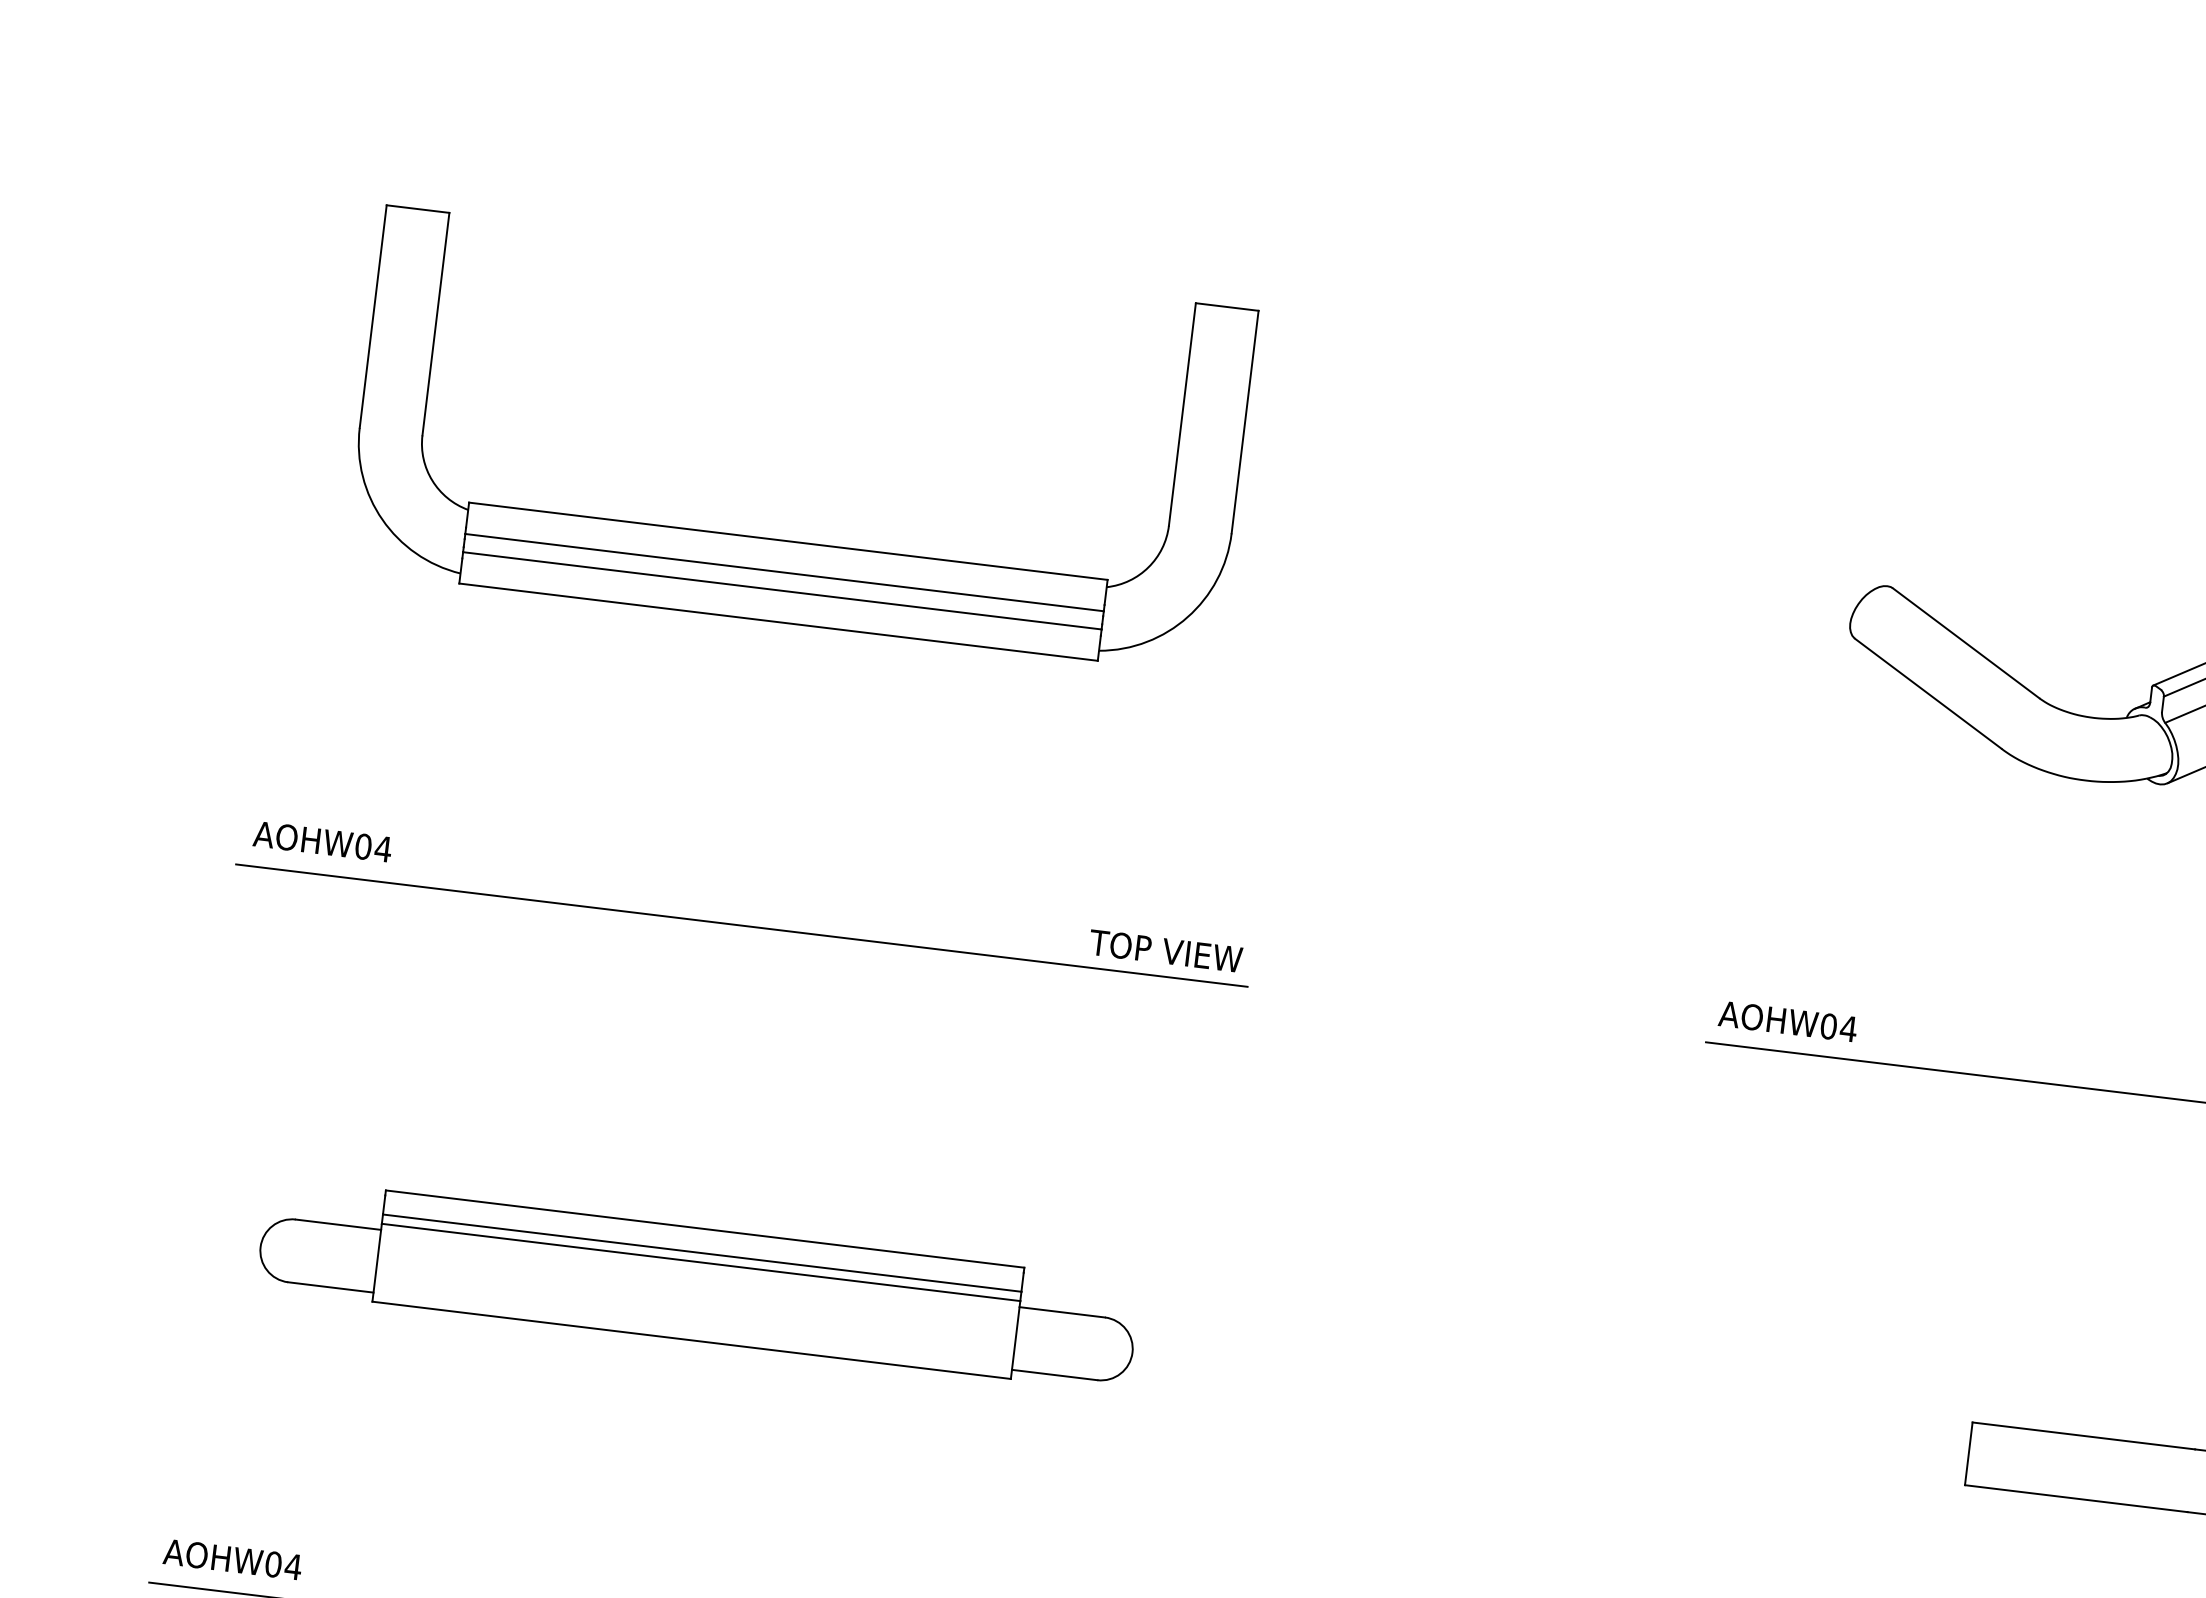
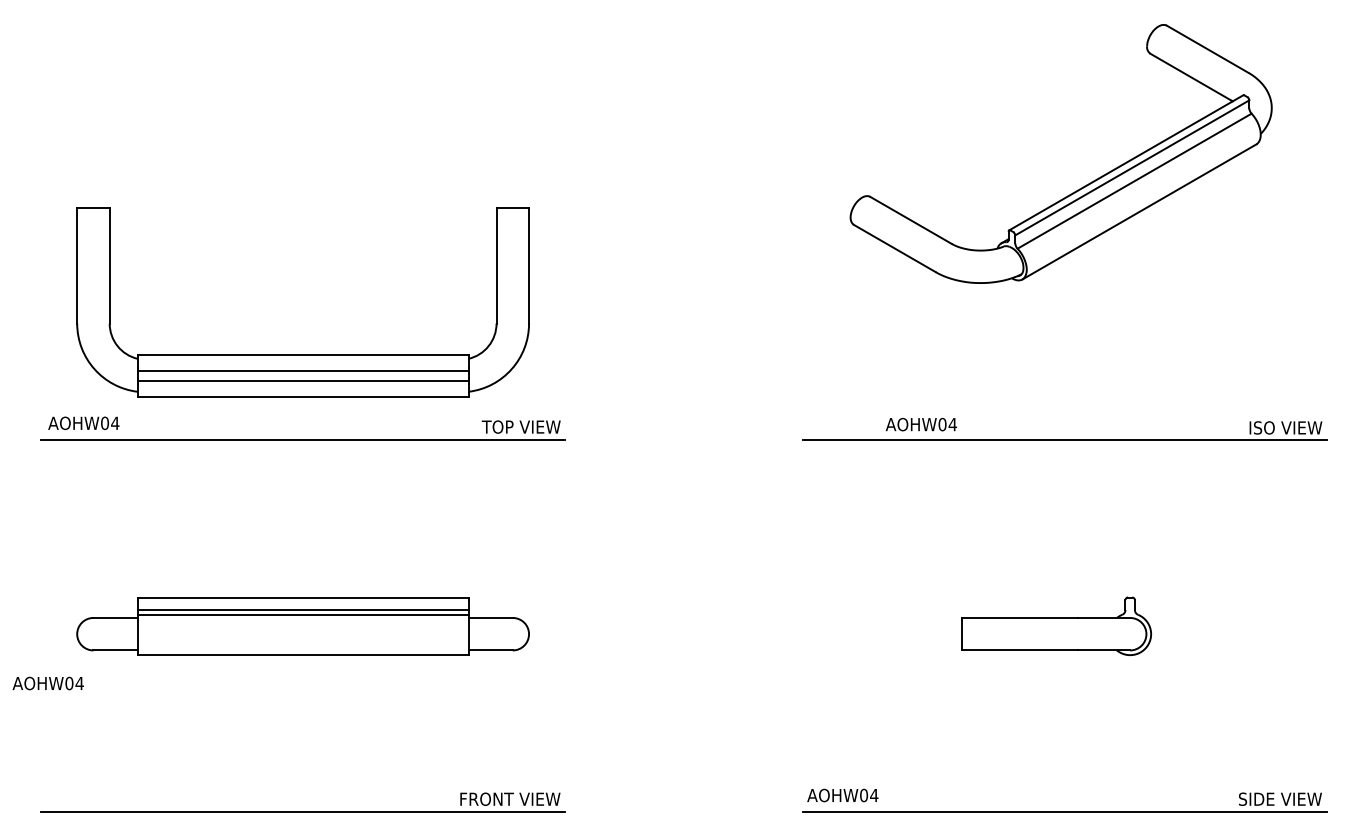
part: (787, 540) -> (302, 354), moved
text: (1788, 1021) -> (921, 424), moved
text: (231, 1559) -> (47, 683), moved

